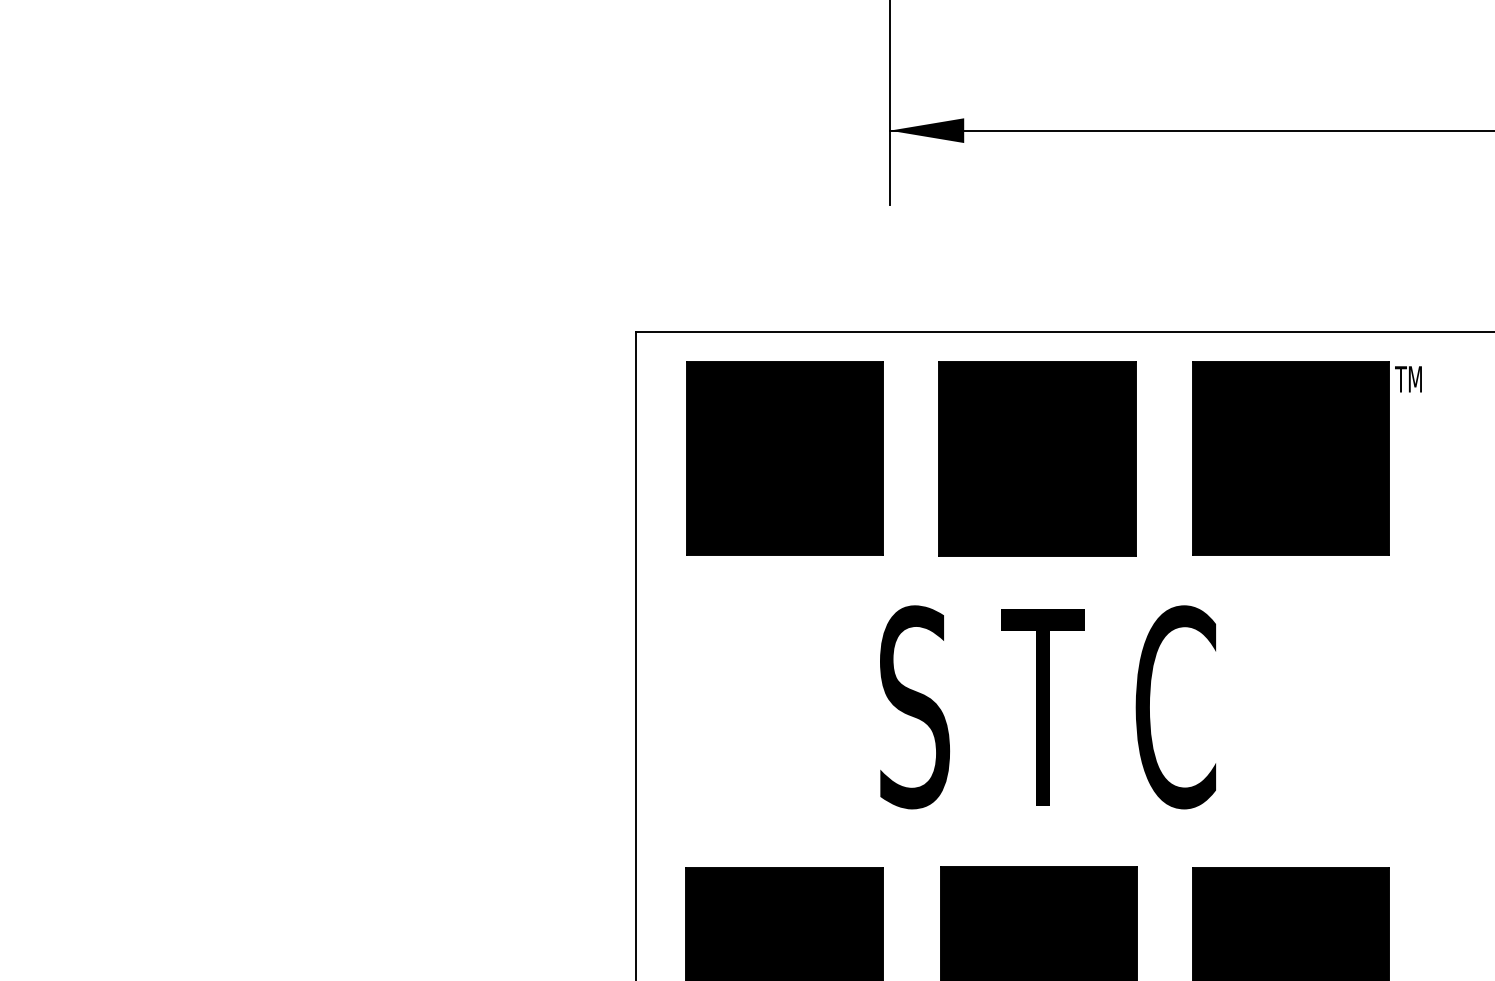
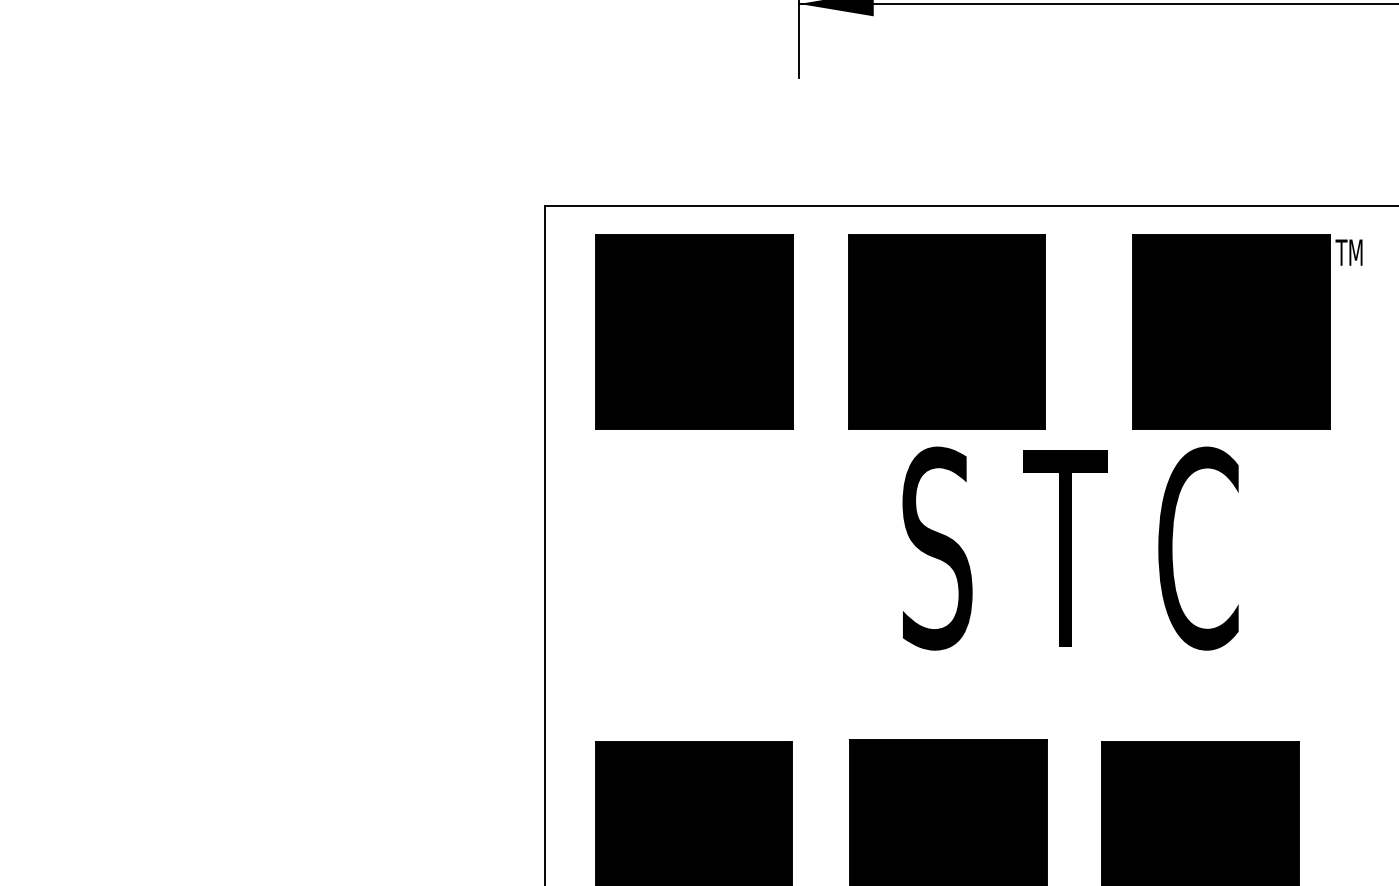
part: (1306, 458) -> (1247, 331), moved
text: (1047, 707) -> (1070, 548), moved

